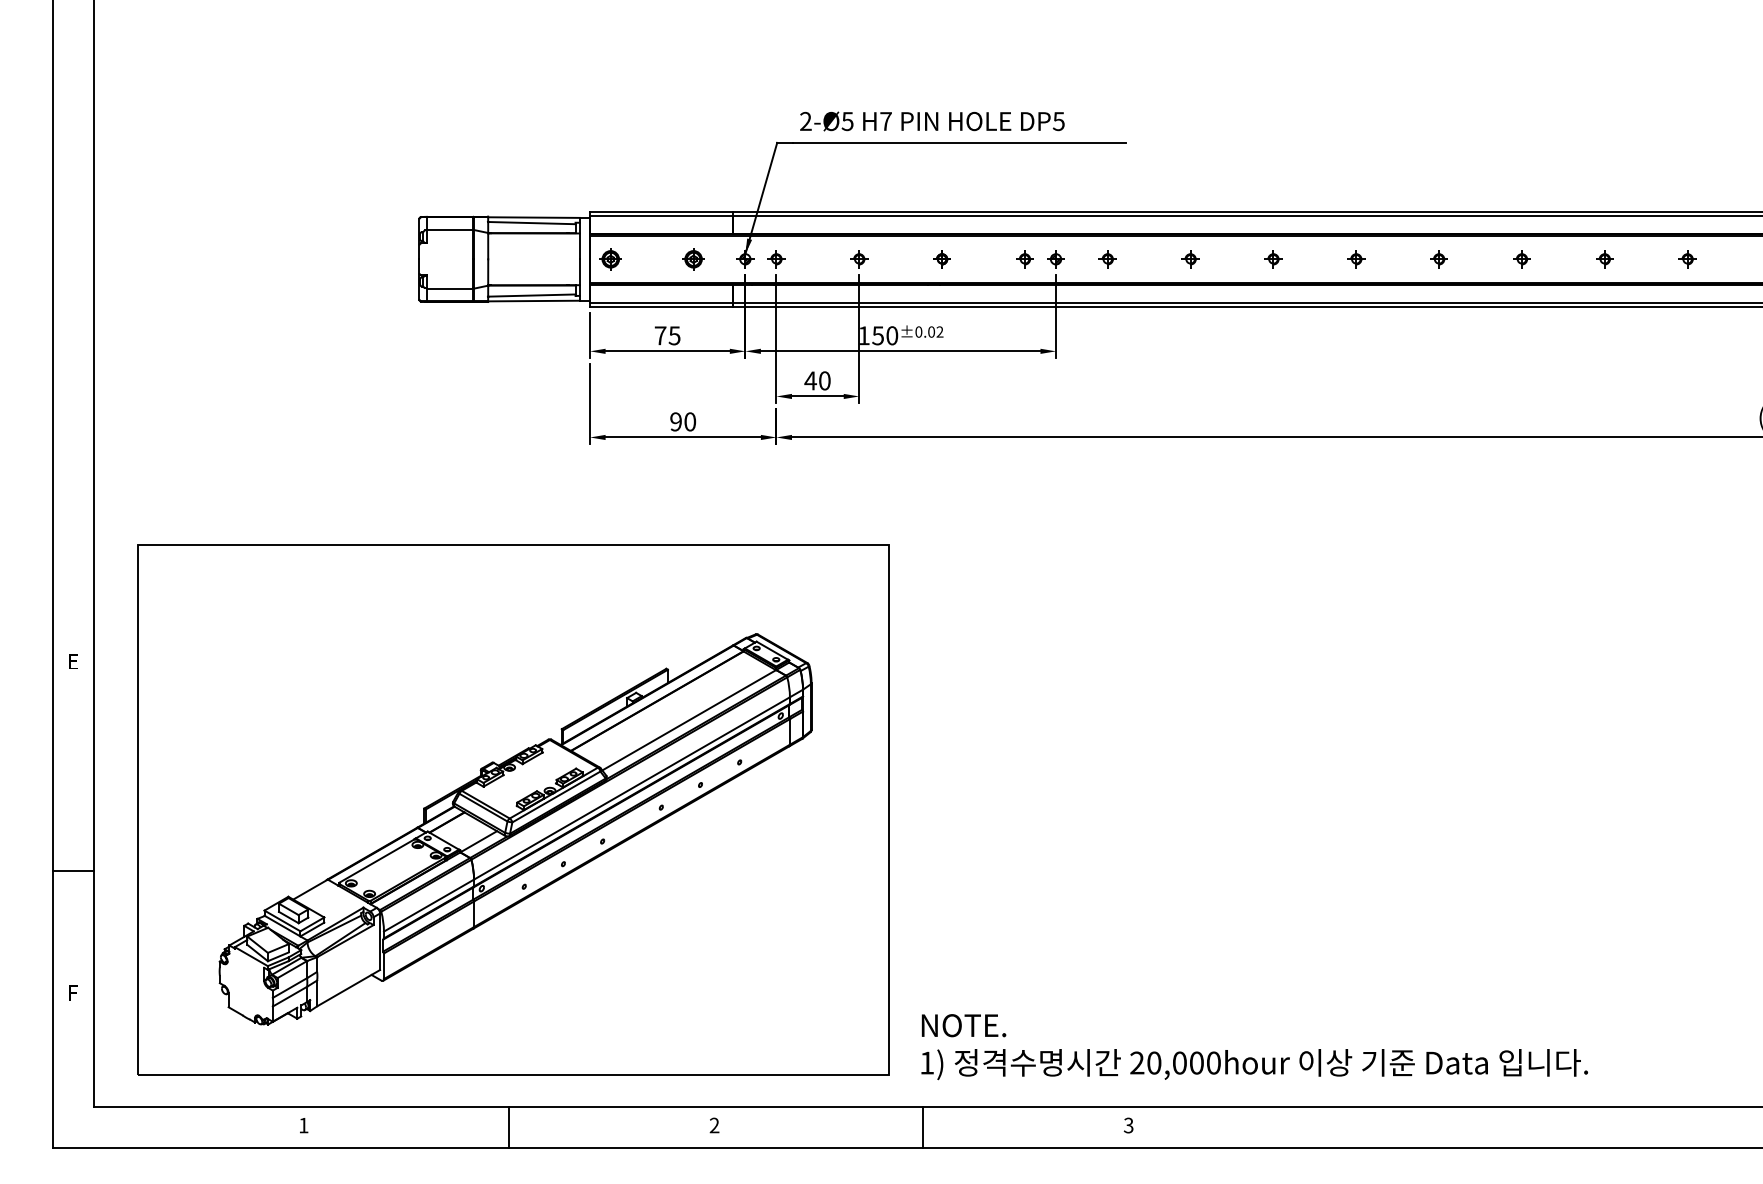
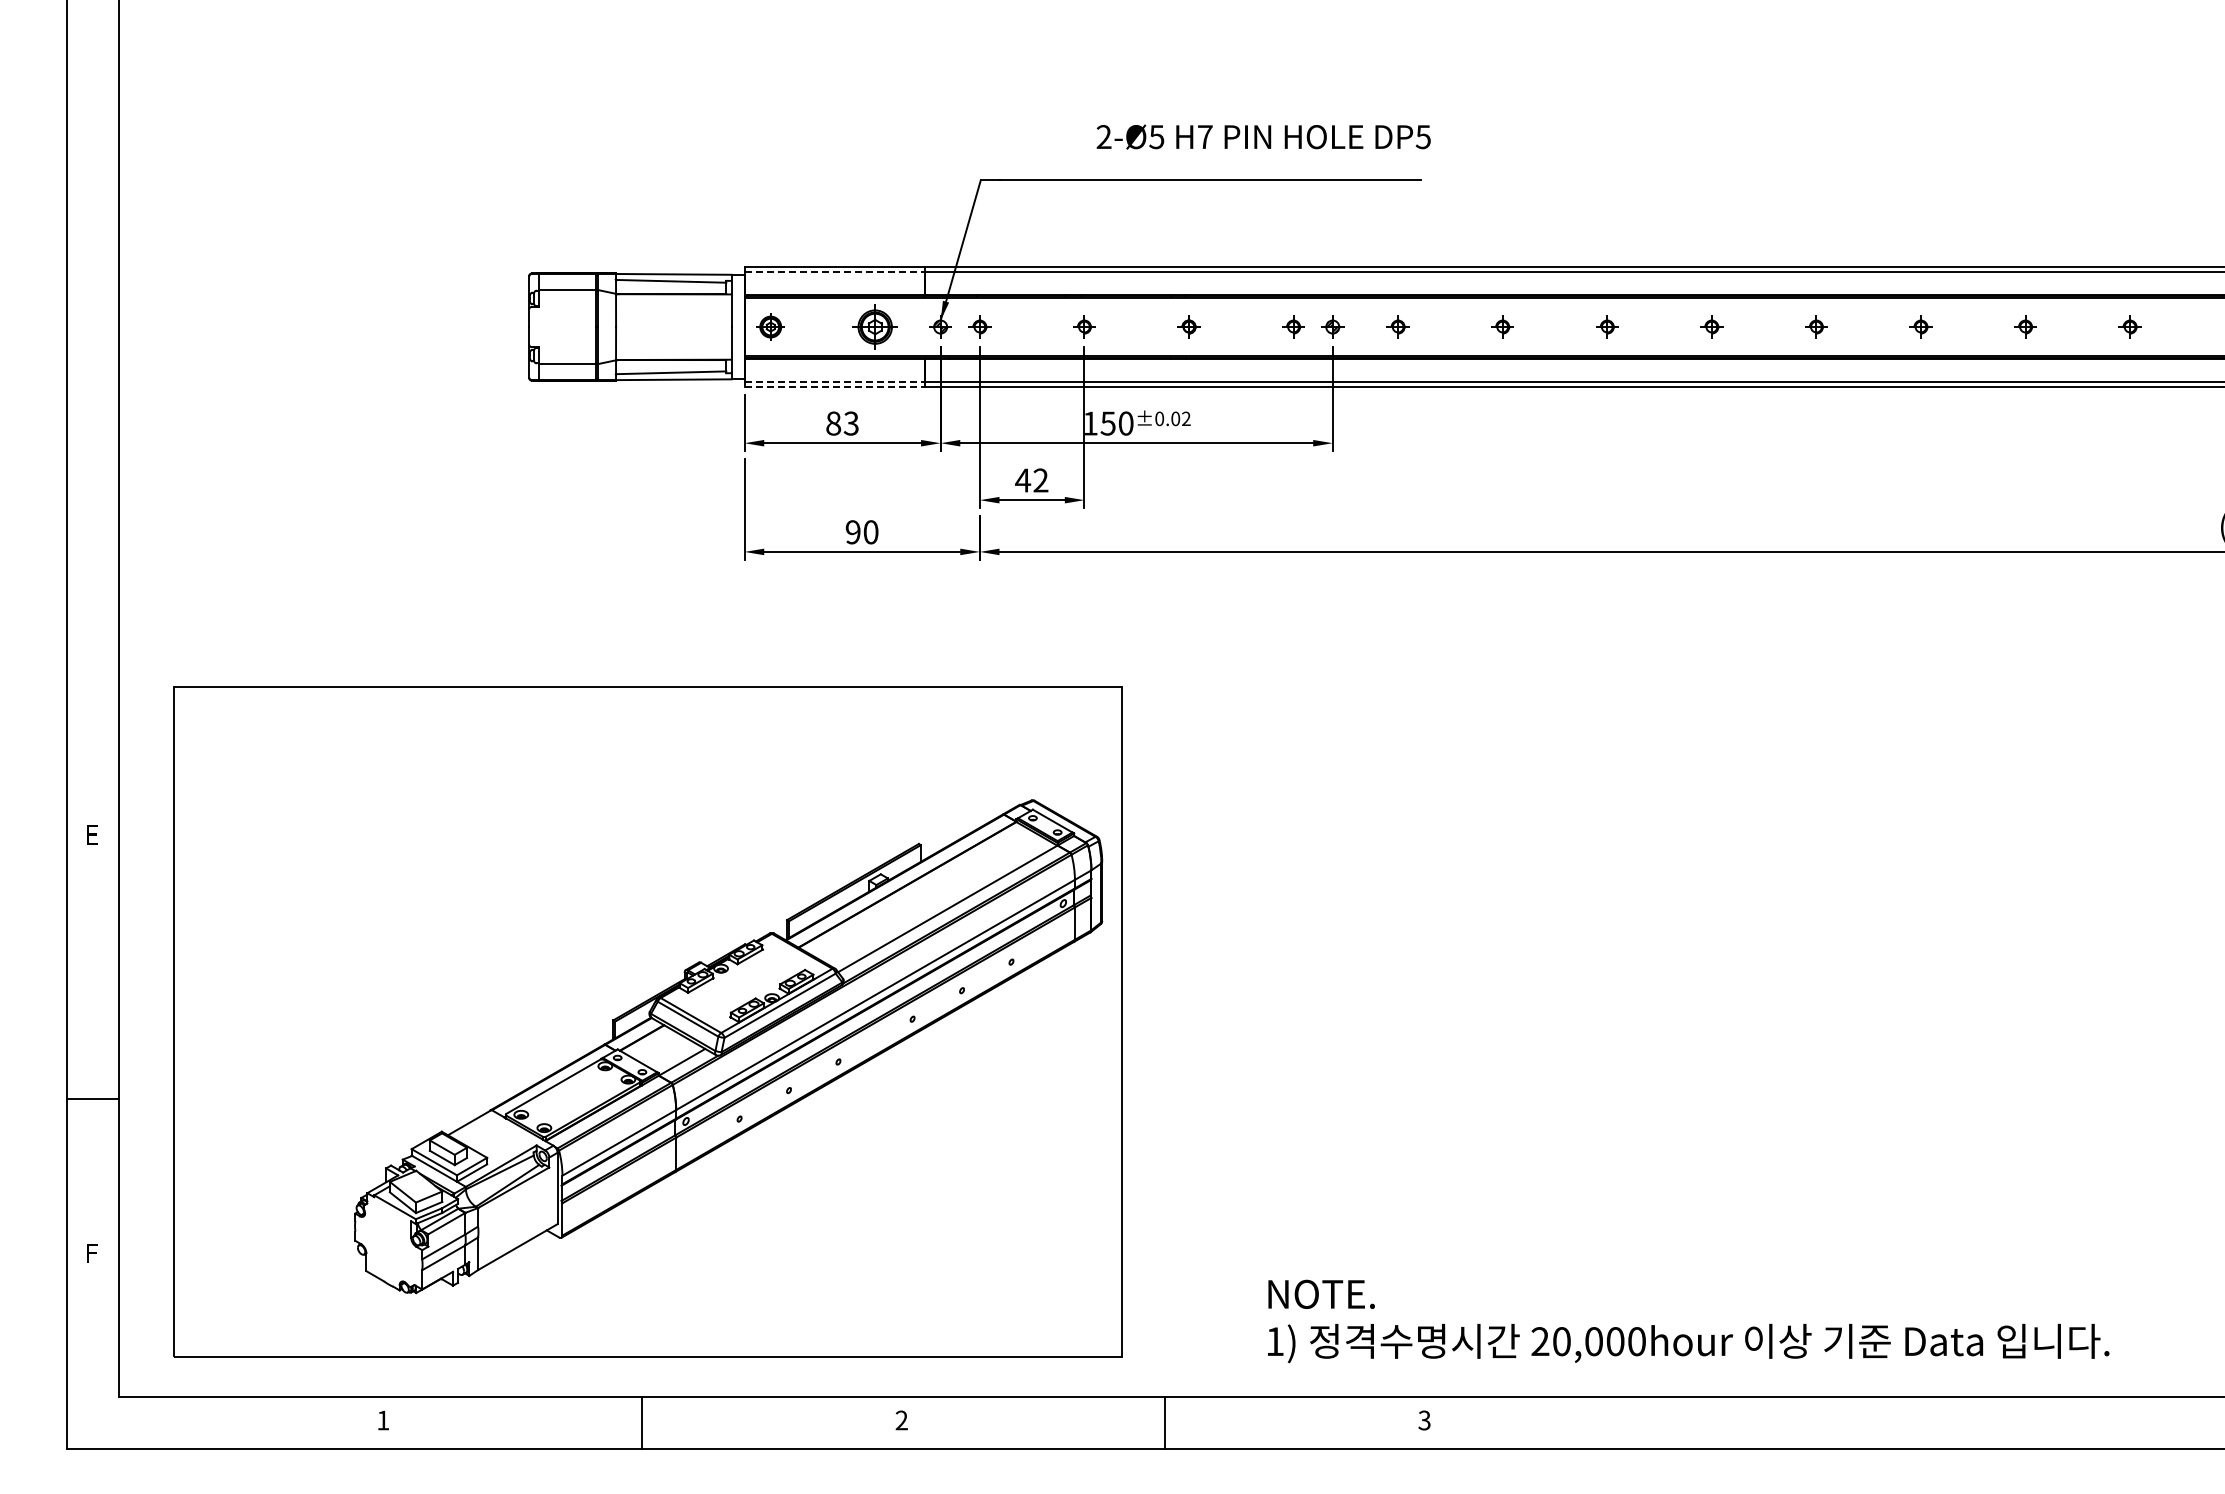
text: (932, 121) -> (1263, 136), moved
line: (662, 216) -> (835, 272), solid -> dashed
part: (693, 258) -> (875, 326), size x1.6
line: (662, 302) -> (835, 381), solid -> dashed
line: (662, 307) -> (835, 387), solid -> dashed
text: (667, 335) -> (842, 423), 75 -> 83
text: (824, 380) -> (1040, 480), 40 -> 42
part: (515, 829) -> (728, 1046), moved
text: (1254, 1047) -> (1688, 1321), moved

